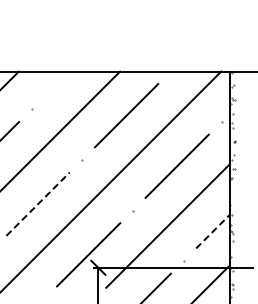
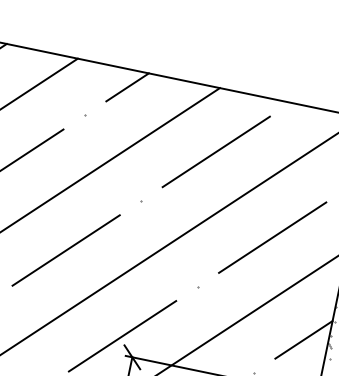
line: (56, 83) -> (127, 86), added
line: (38, 204) -> (66, 251), dashed -> solid
line: (213, 231) -> (304, 339), dashed -> solid

